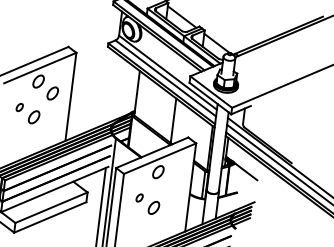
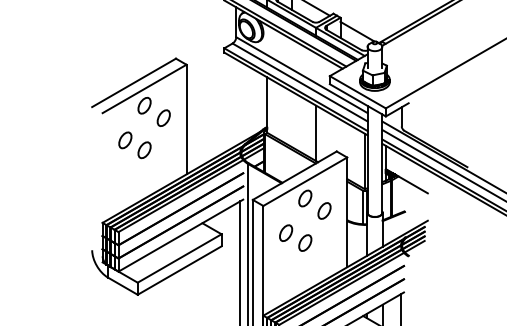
part: (19, 107) -> (125, 140), size x1.67
part: (172, 183) -> (324, 210), added
part: (139, 197) -> (286, 232), size x1.67

